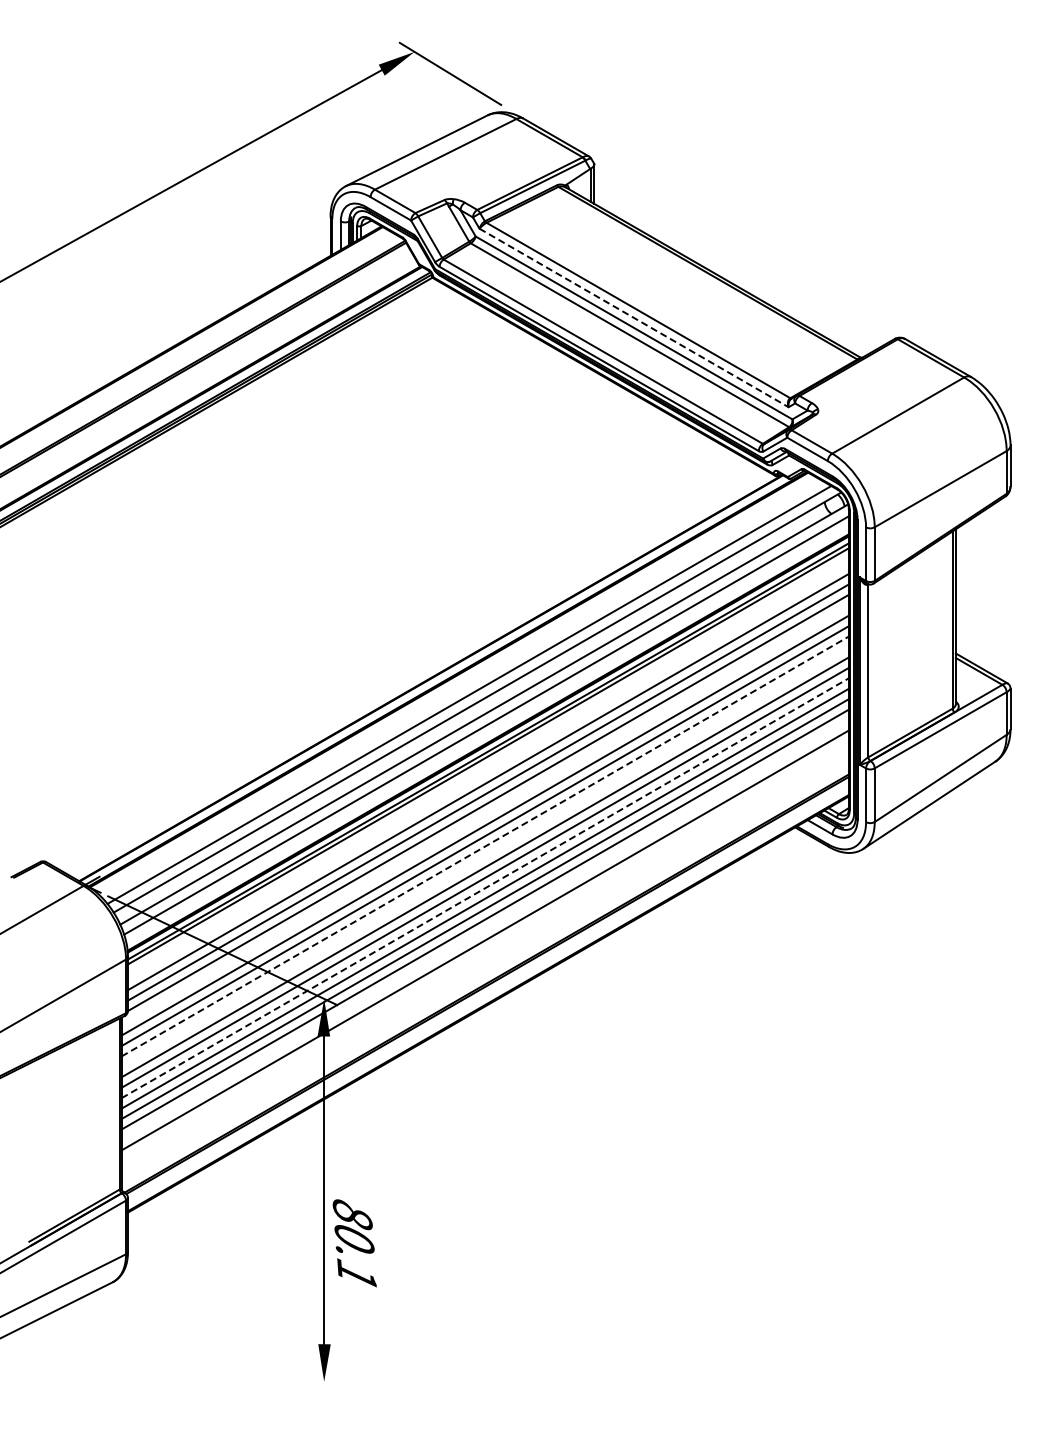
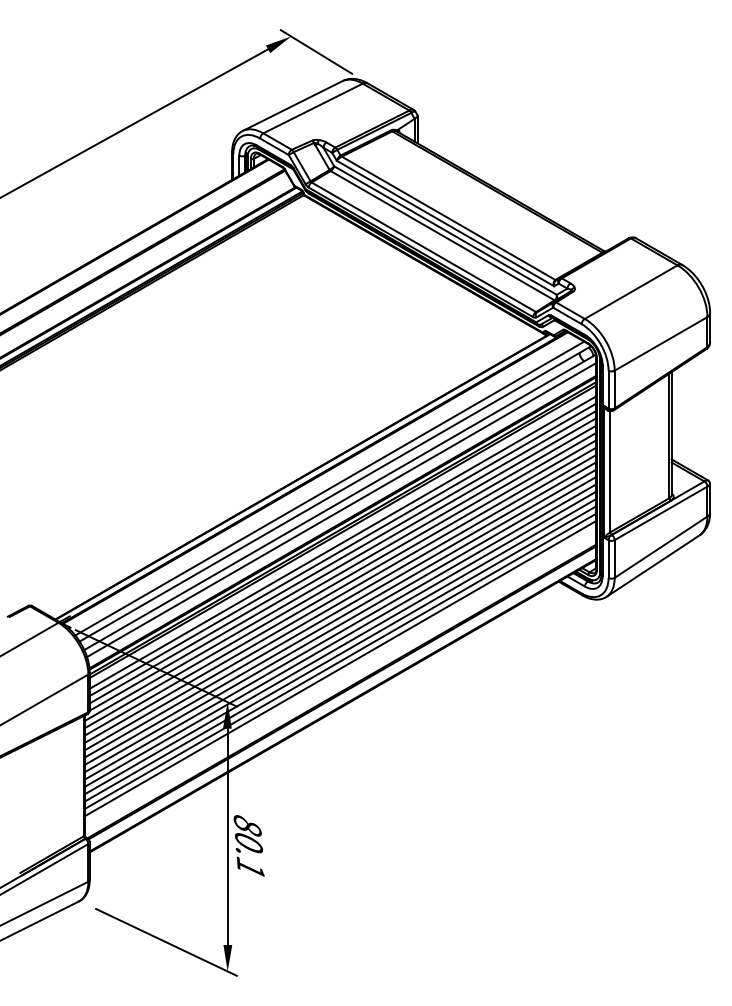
line: (634, 318) -> (445, 223), dashed -> solid
line: (488, 771) -> (343, 542), added
line: (484, 815) -> (340, 573), added
line: (485, 846) -> (341, 595), dashed -> solid
line: (484, 856) -> (340, 602), added
line: (485, 888) -> (341, 624), dashed -> solid
line: (484, 929) -> (340, 653), added
line: (484, 950) -> (340, 668), added
text: (354, 1243) -> (248, 846), moved
line: (236, 1340) -> (165, 942), added

